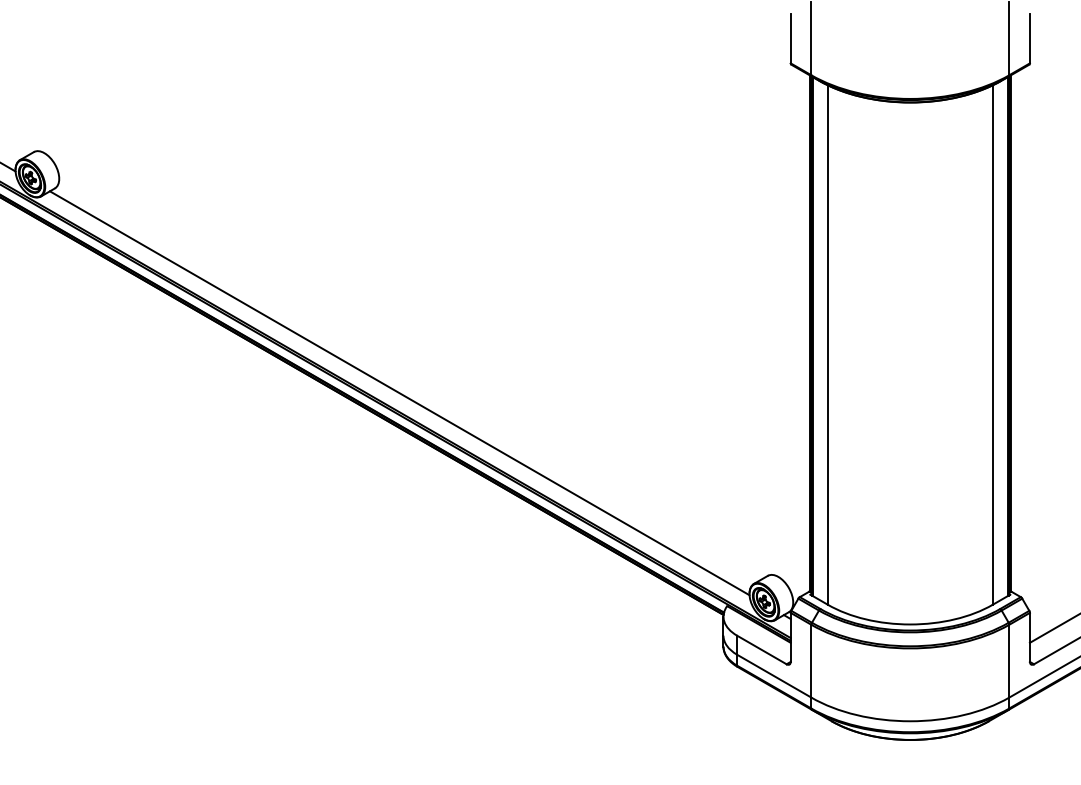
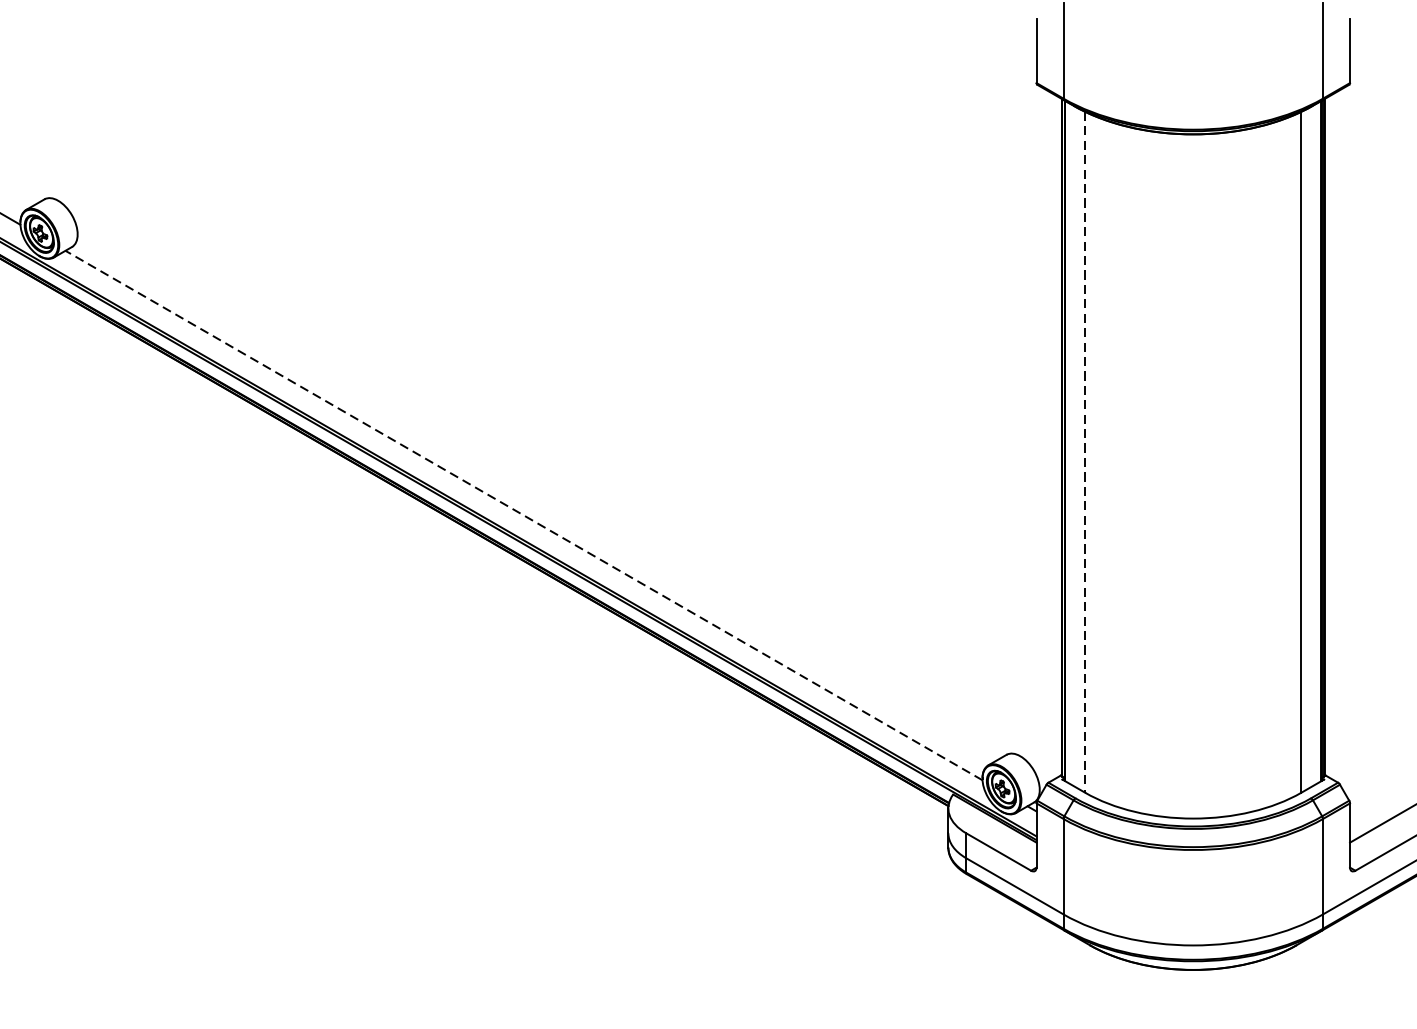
line: (827, 345) -> (1084, 452), solid -> dashed
line: (399, 393) -> (523, 515), solid -> dashed

